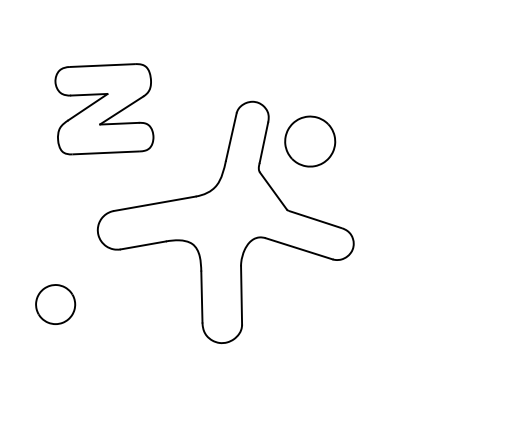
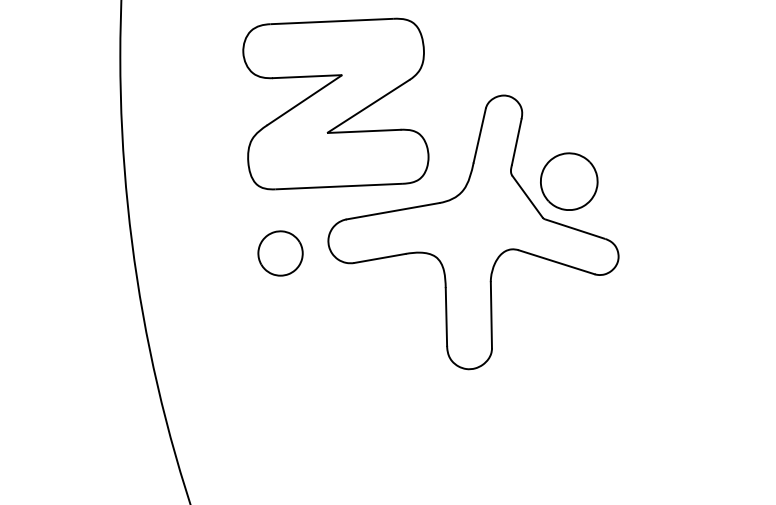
part: (104, 108) -> (335, 103), size x1.67
part: (310, 141) -> (569, 181), moved
part: (55, 304) -> (280, 253), moved

